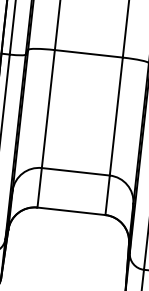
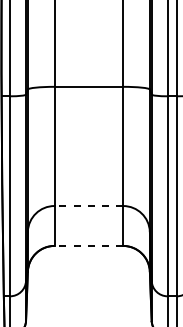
line: (75, 172) -> (88, 206), solid -> dashed
line: (71, 210) -> (88, 245), solid -> dashed

